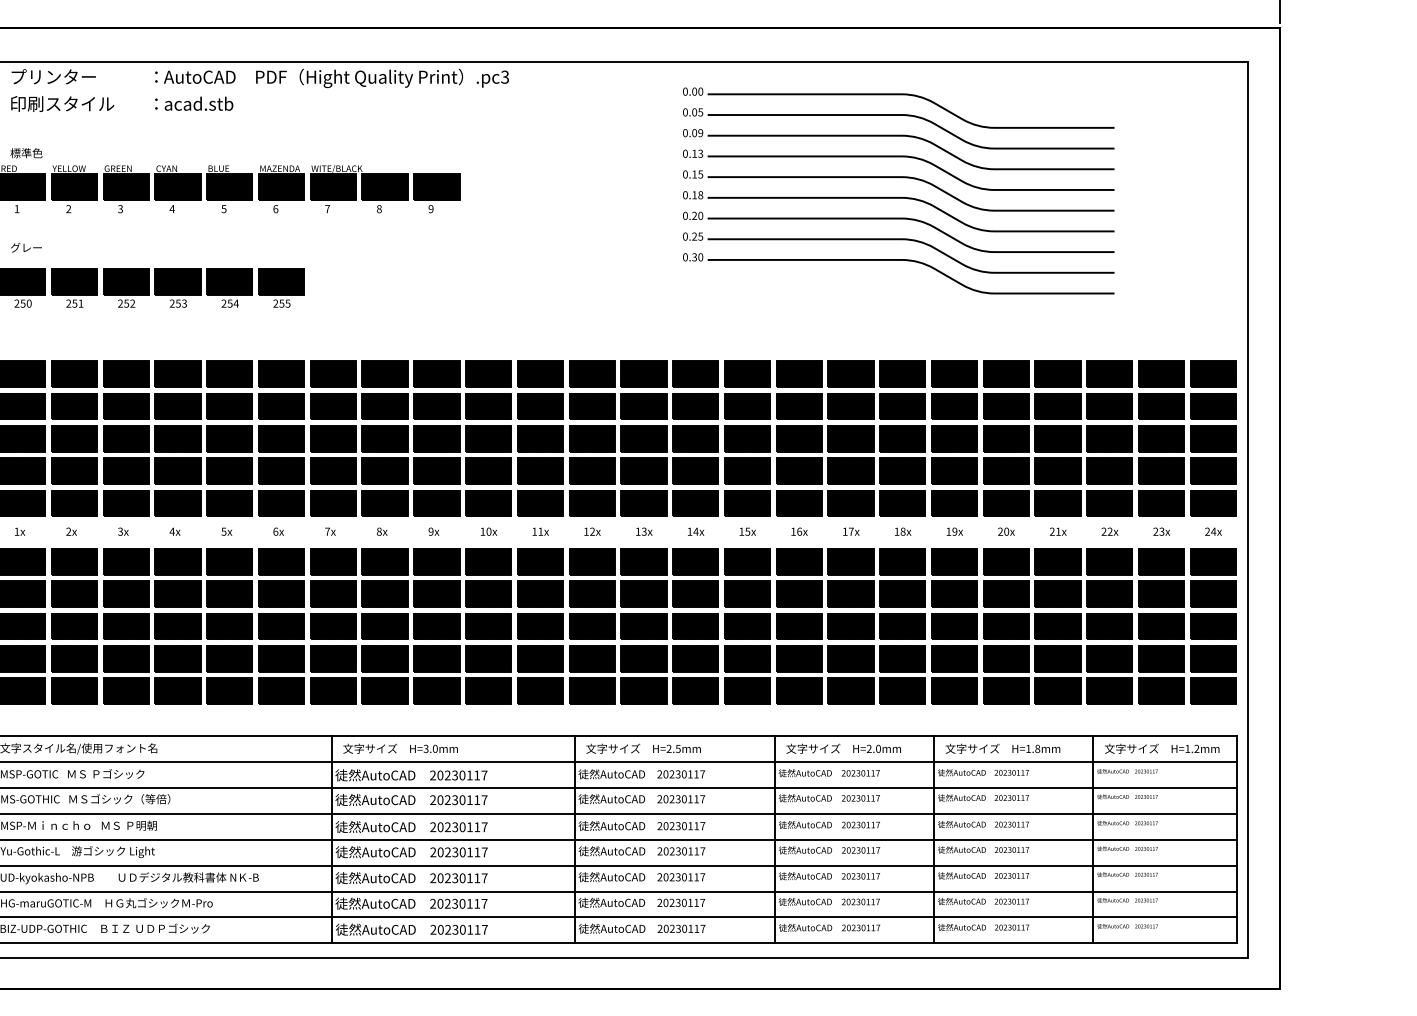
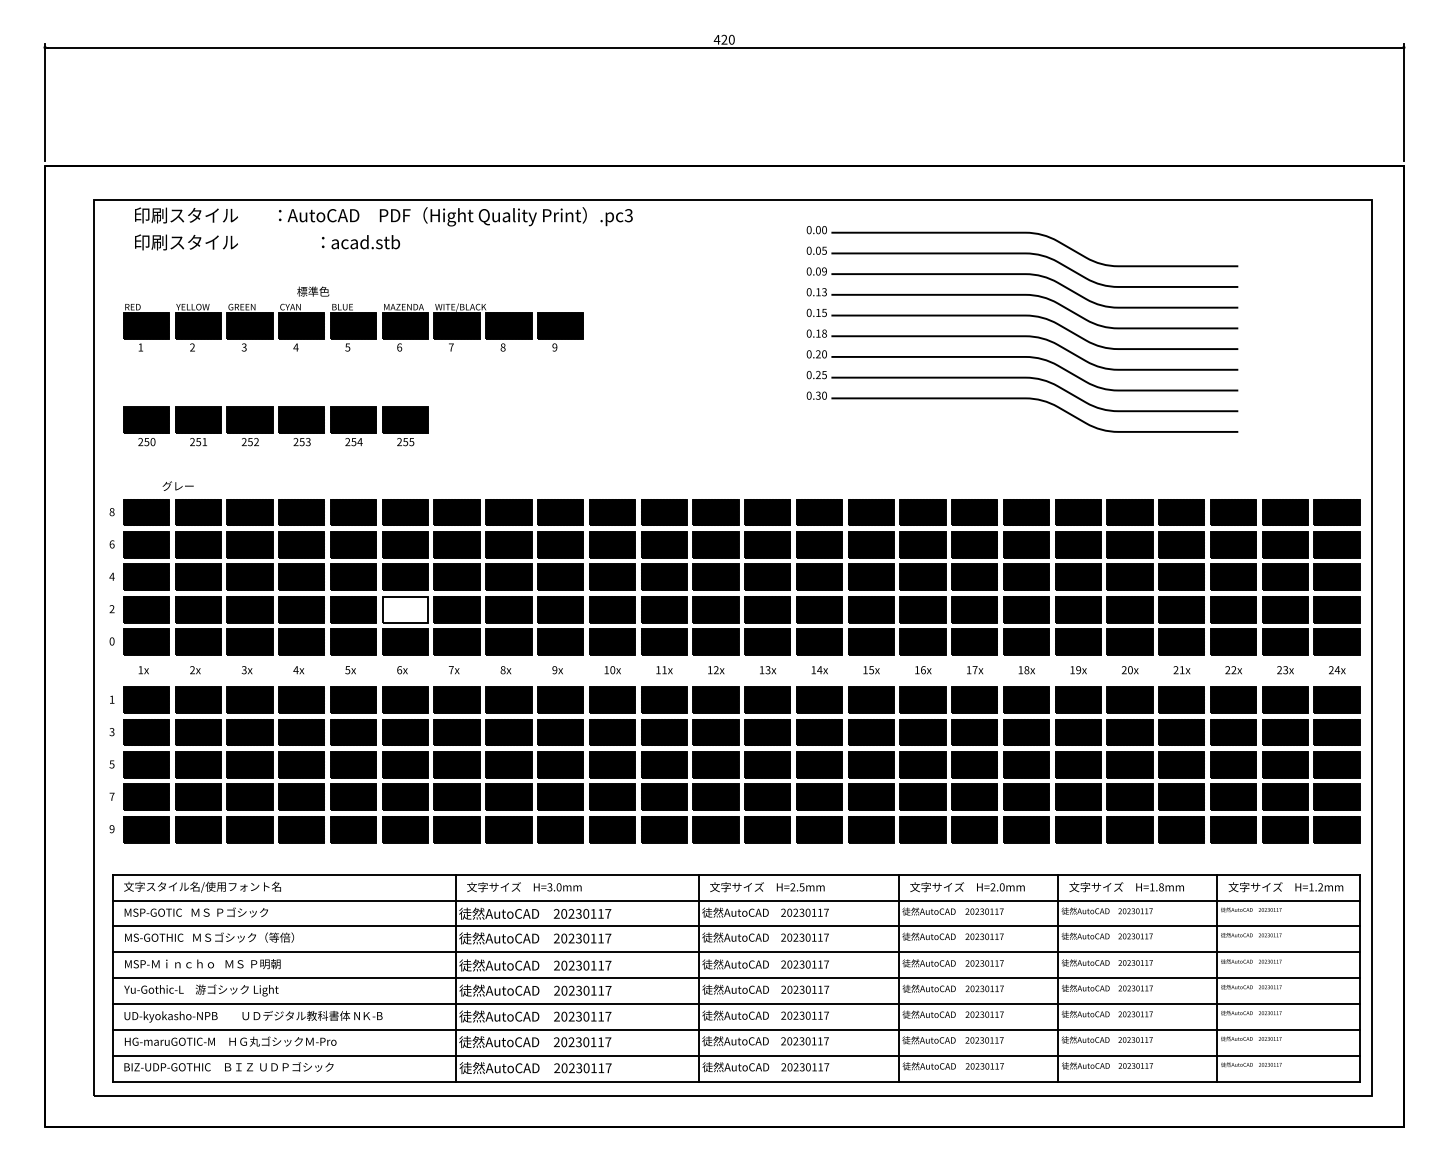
text: (62, 77) -> (186, 215), プリンター -> 印刷スタイル
text: (193, 104) -> (360, 242), moved
text: (26, 153) -> (313, 291), moved
text: (25, 247) -> (177, 485), moved
hatch: (281, 471) -> (405, 609), removed

